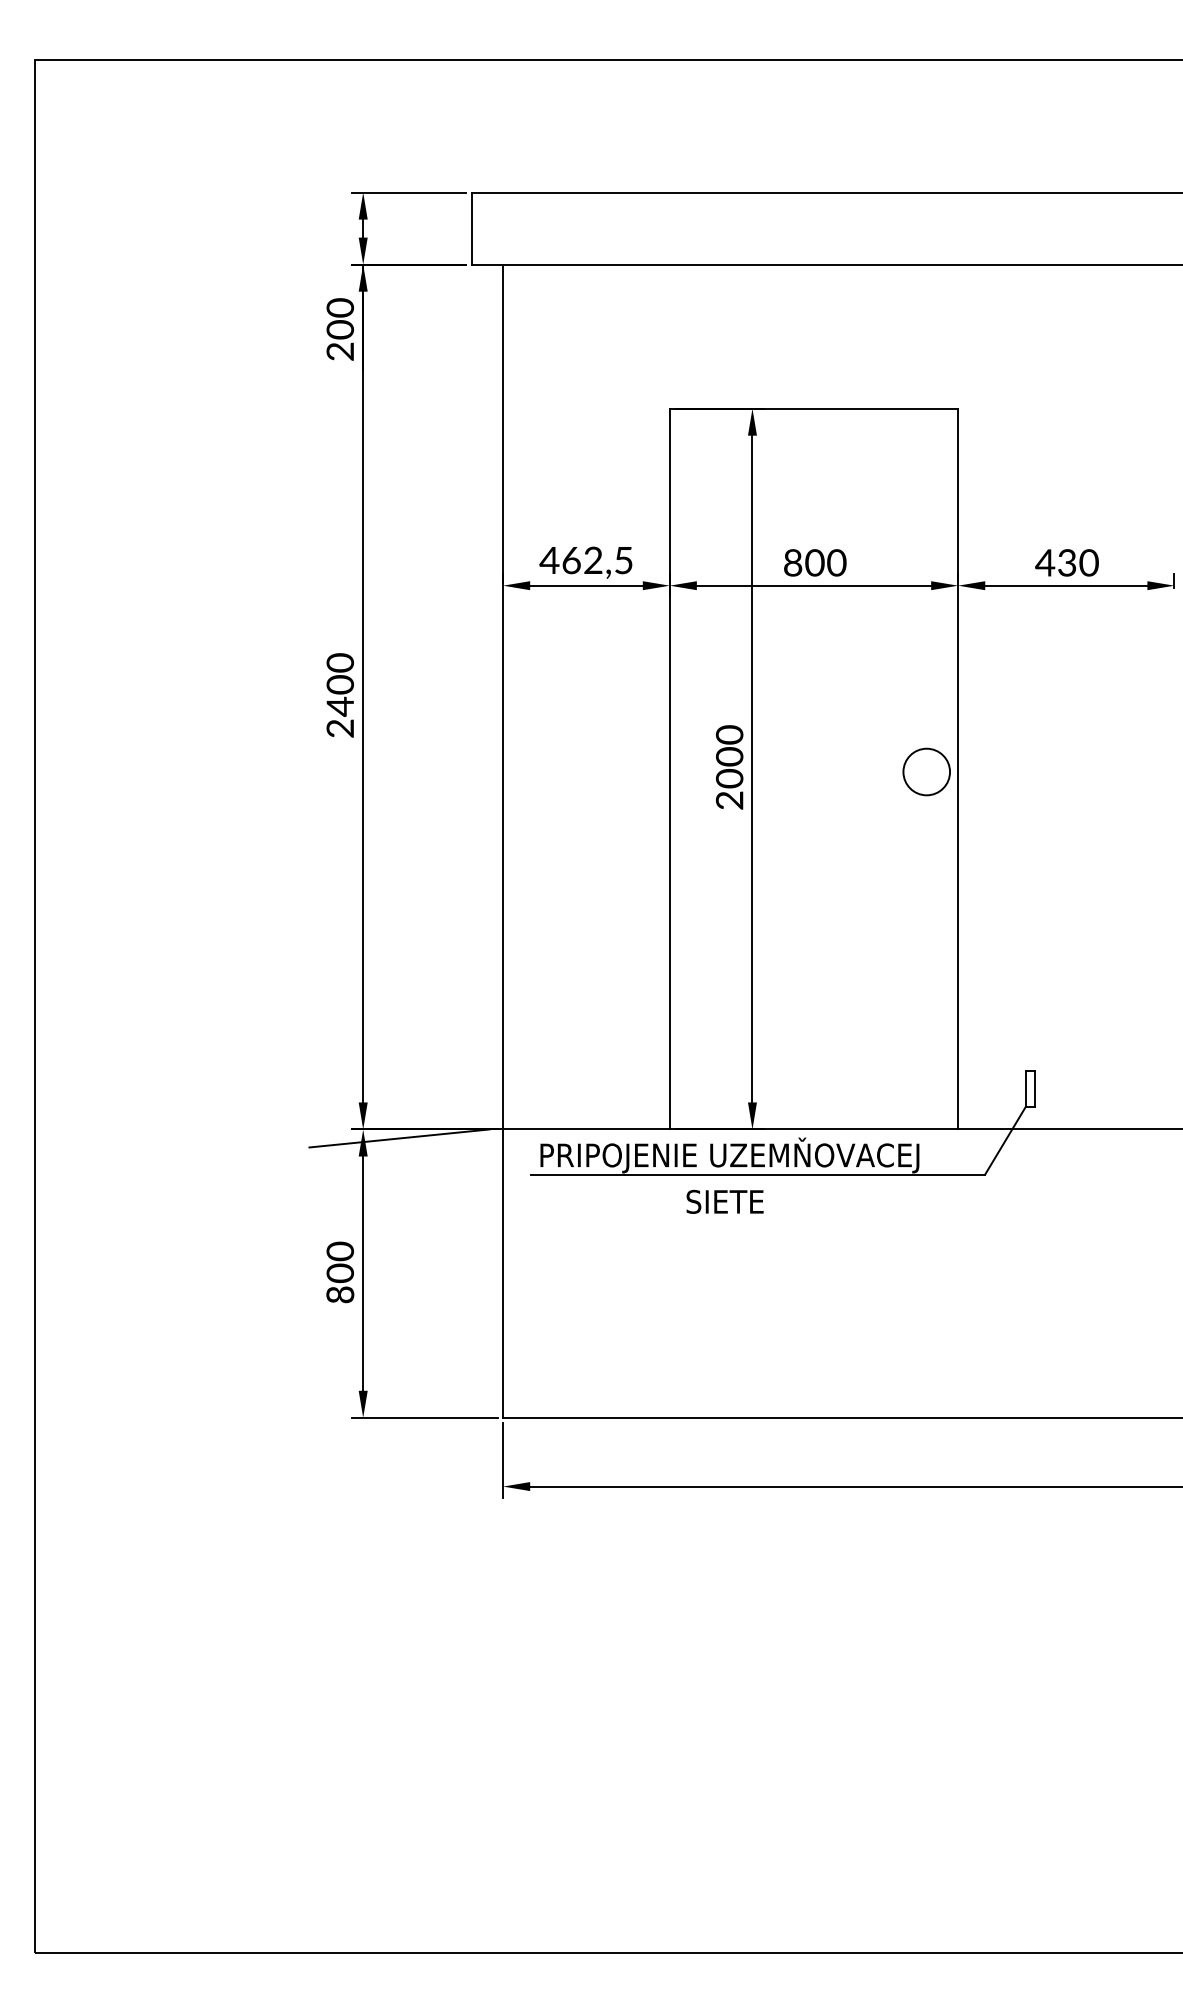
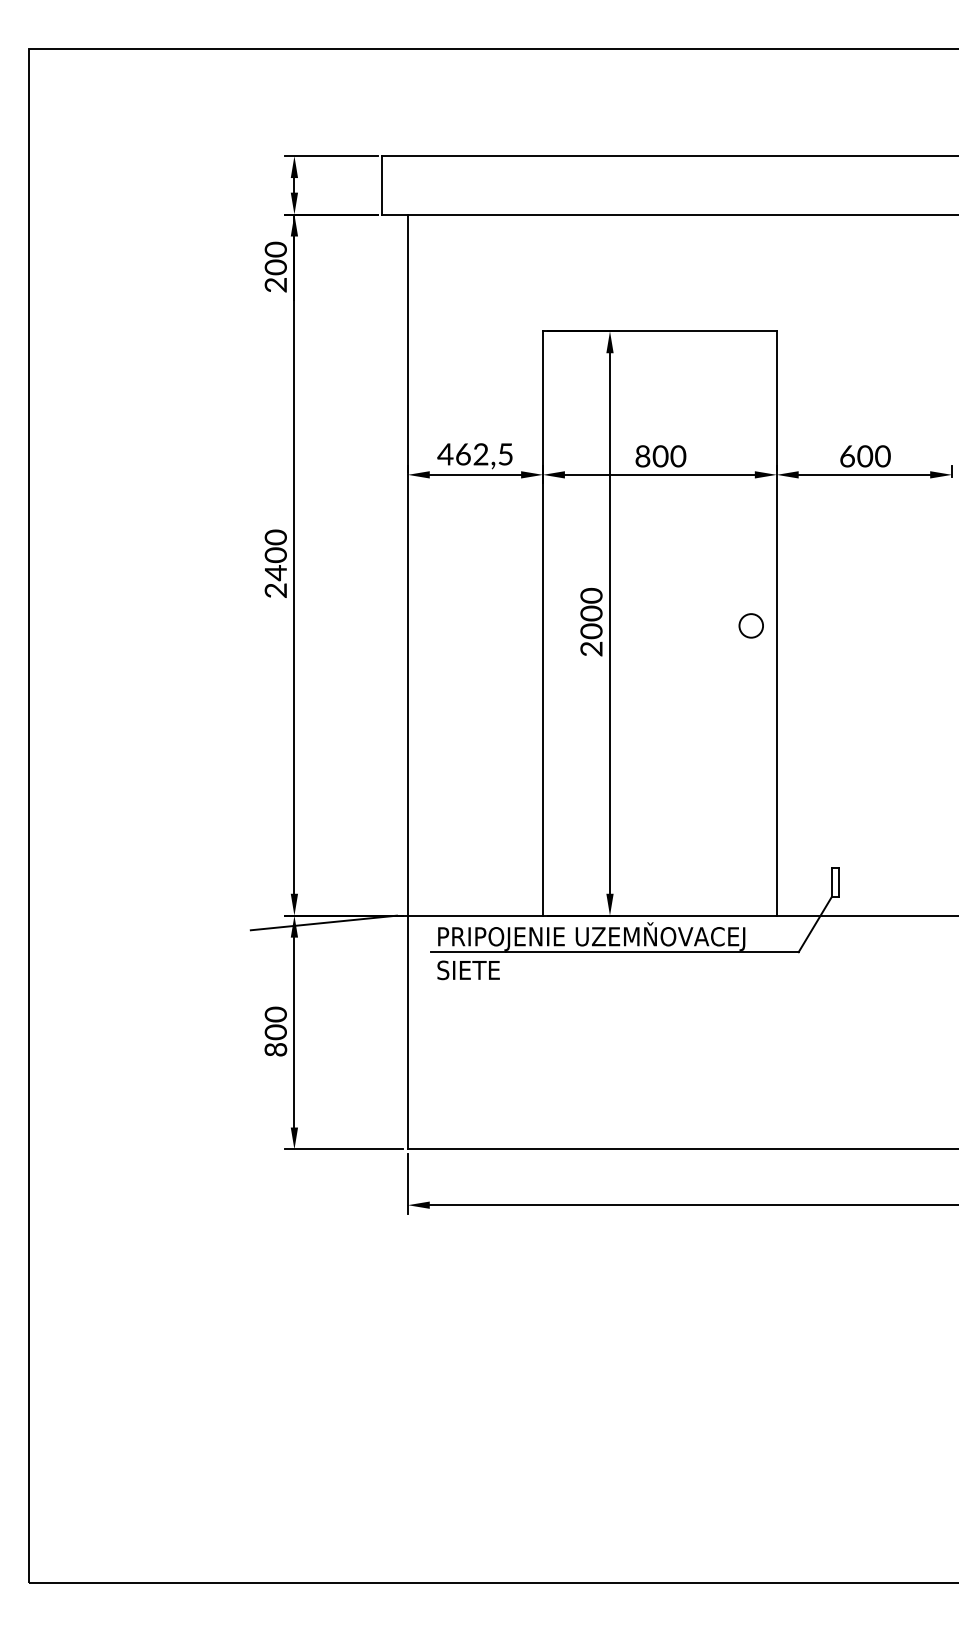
text: (1055, 562) -> (855, 456), 430 -> 600
circle: (926, 771) -> (751, 625), size x0.62
text: (724, 1201) -> (468, 970), moved

